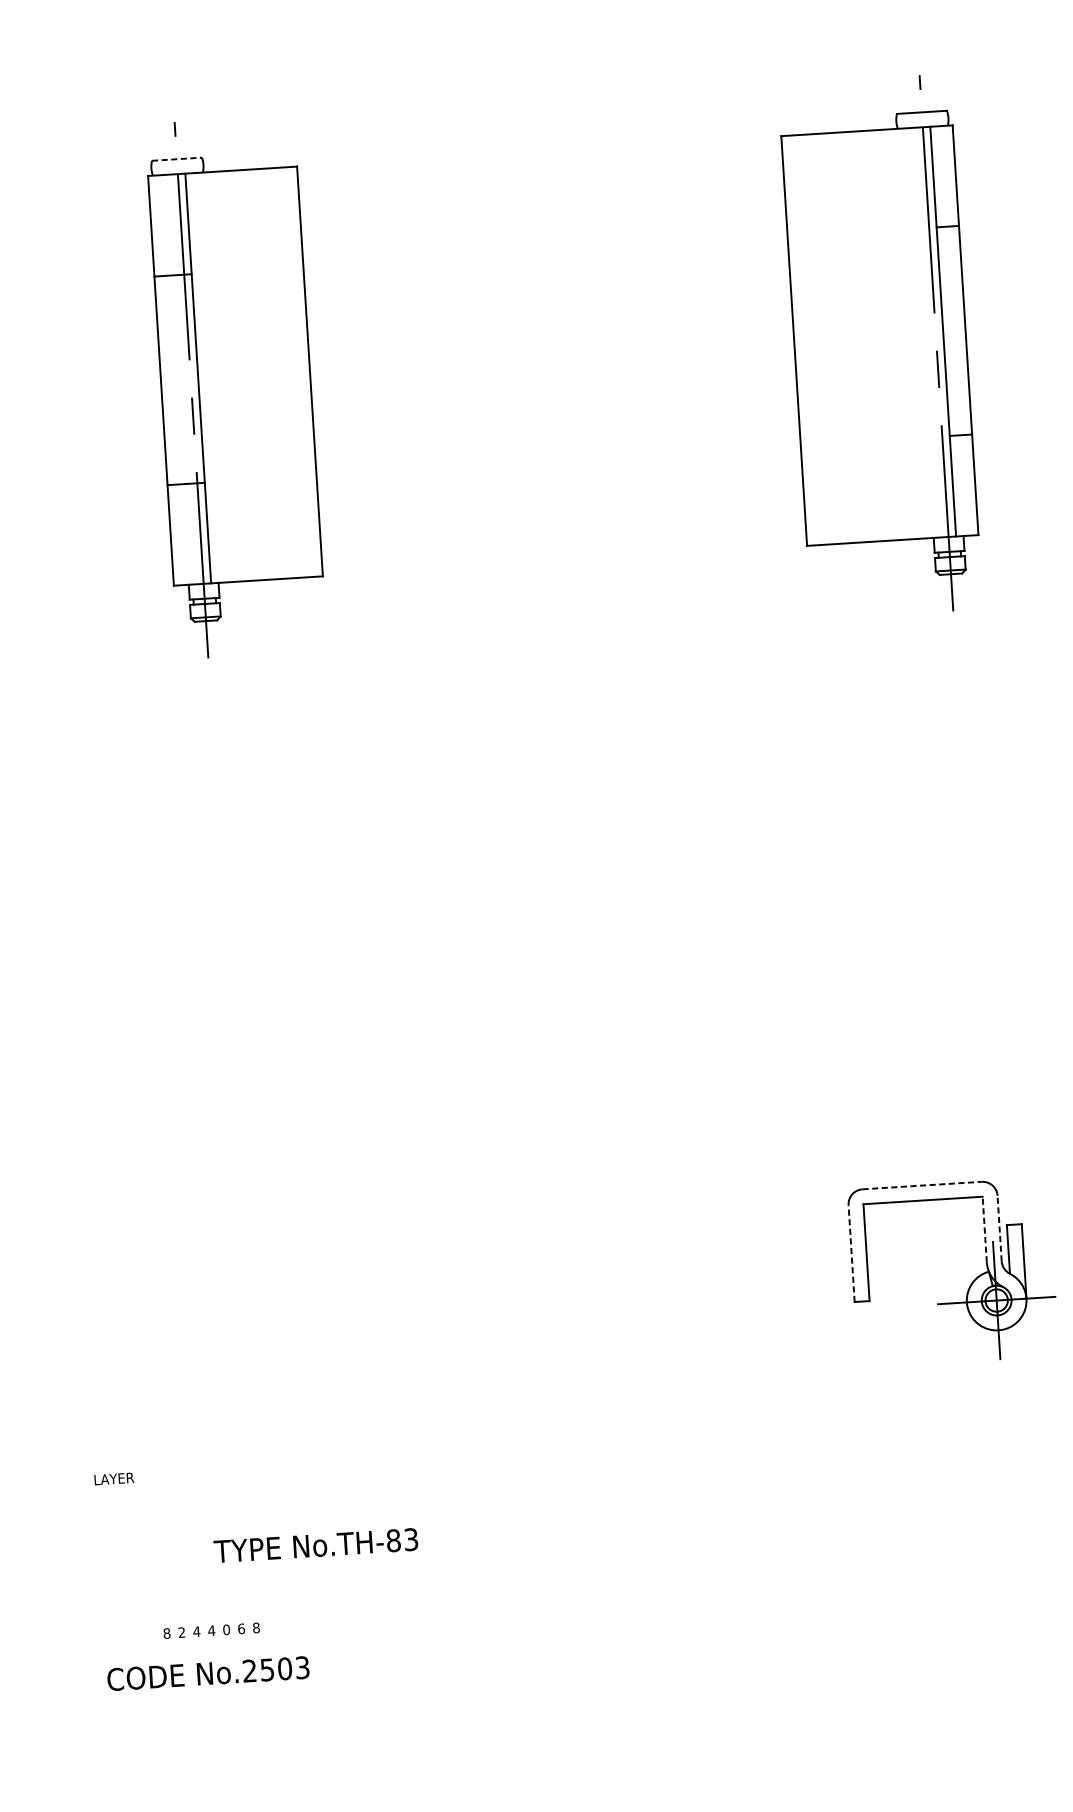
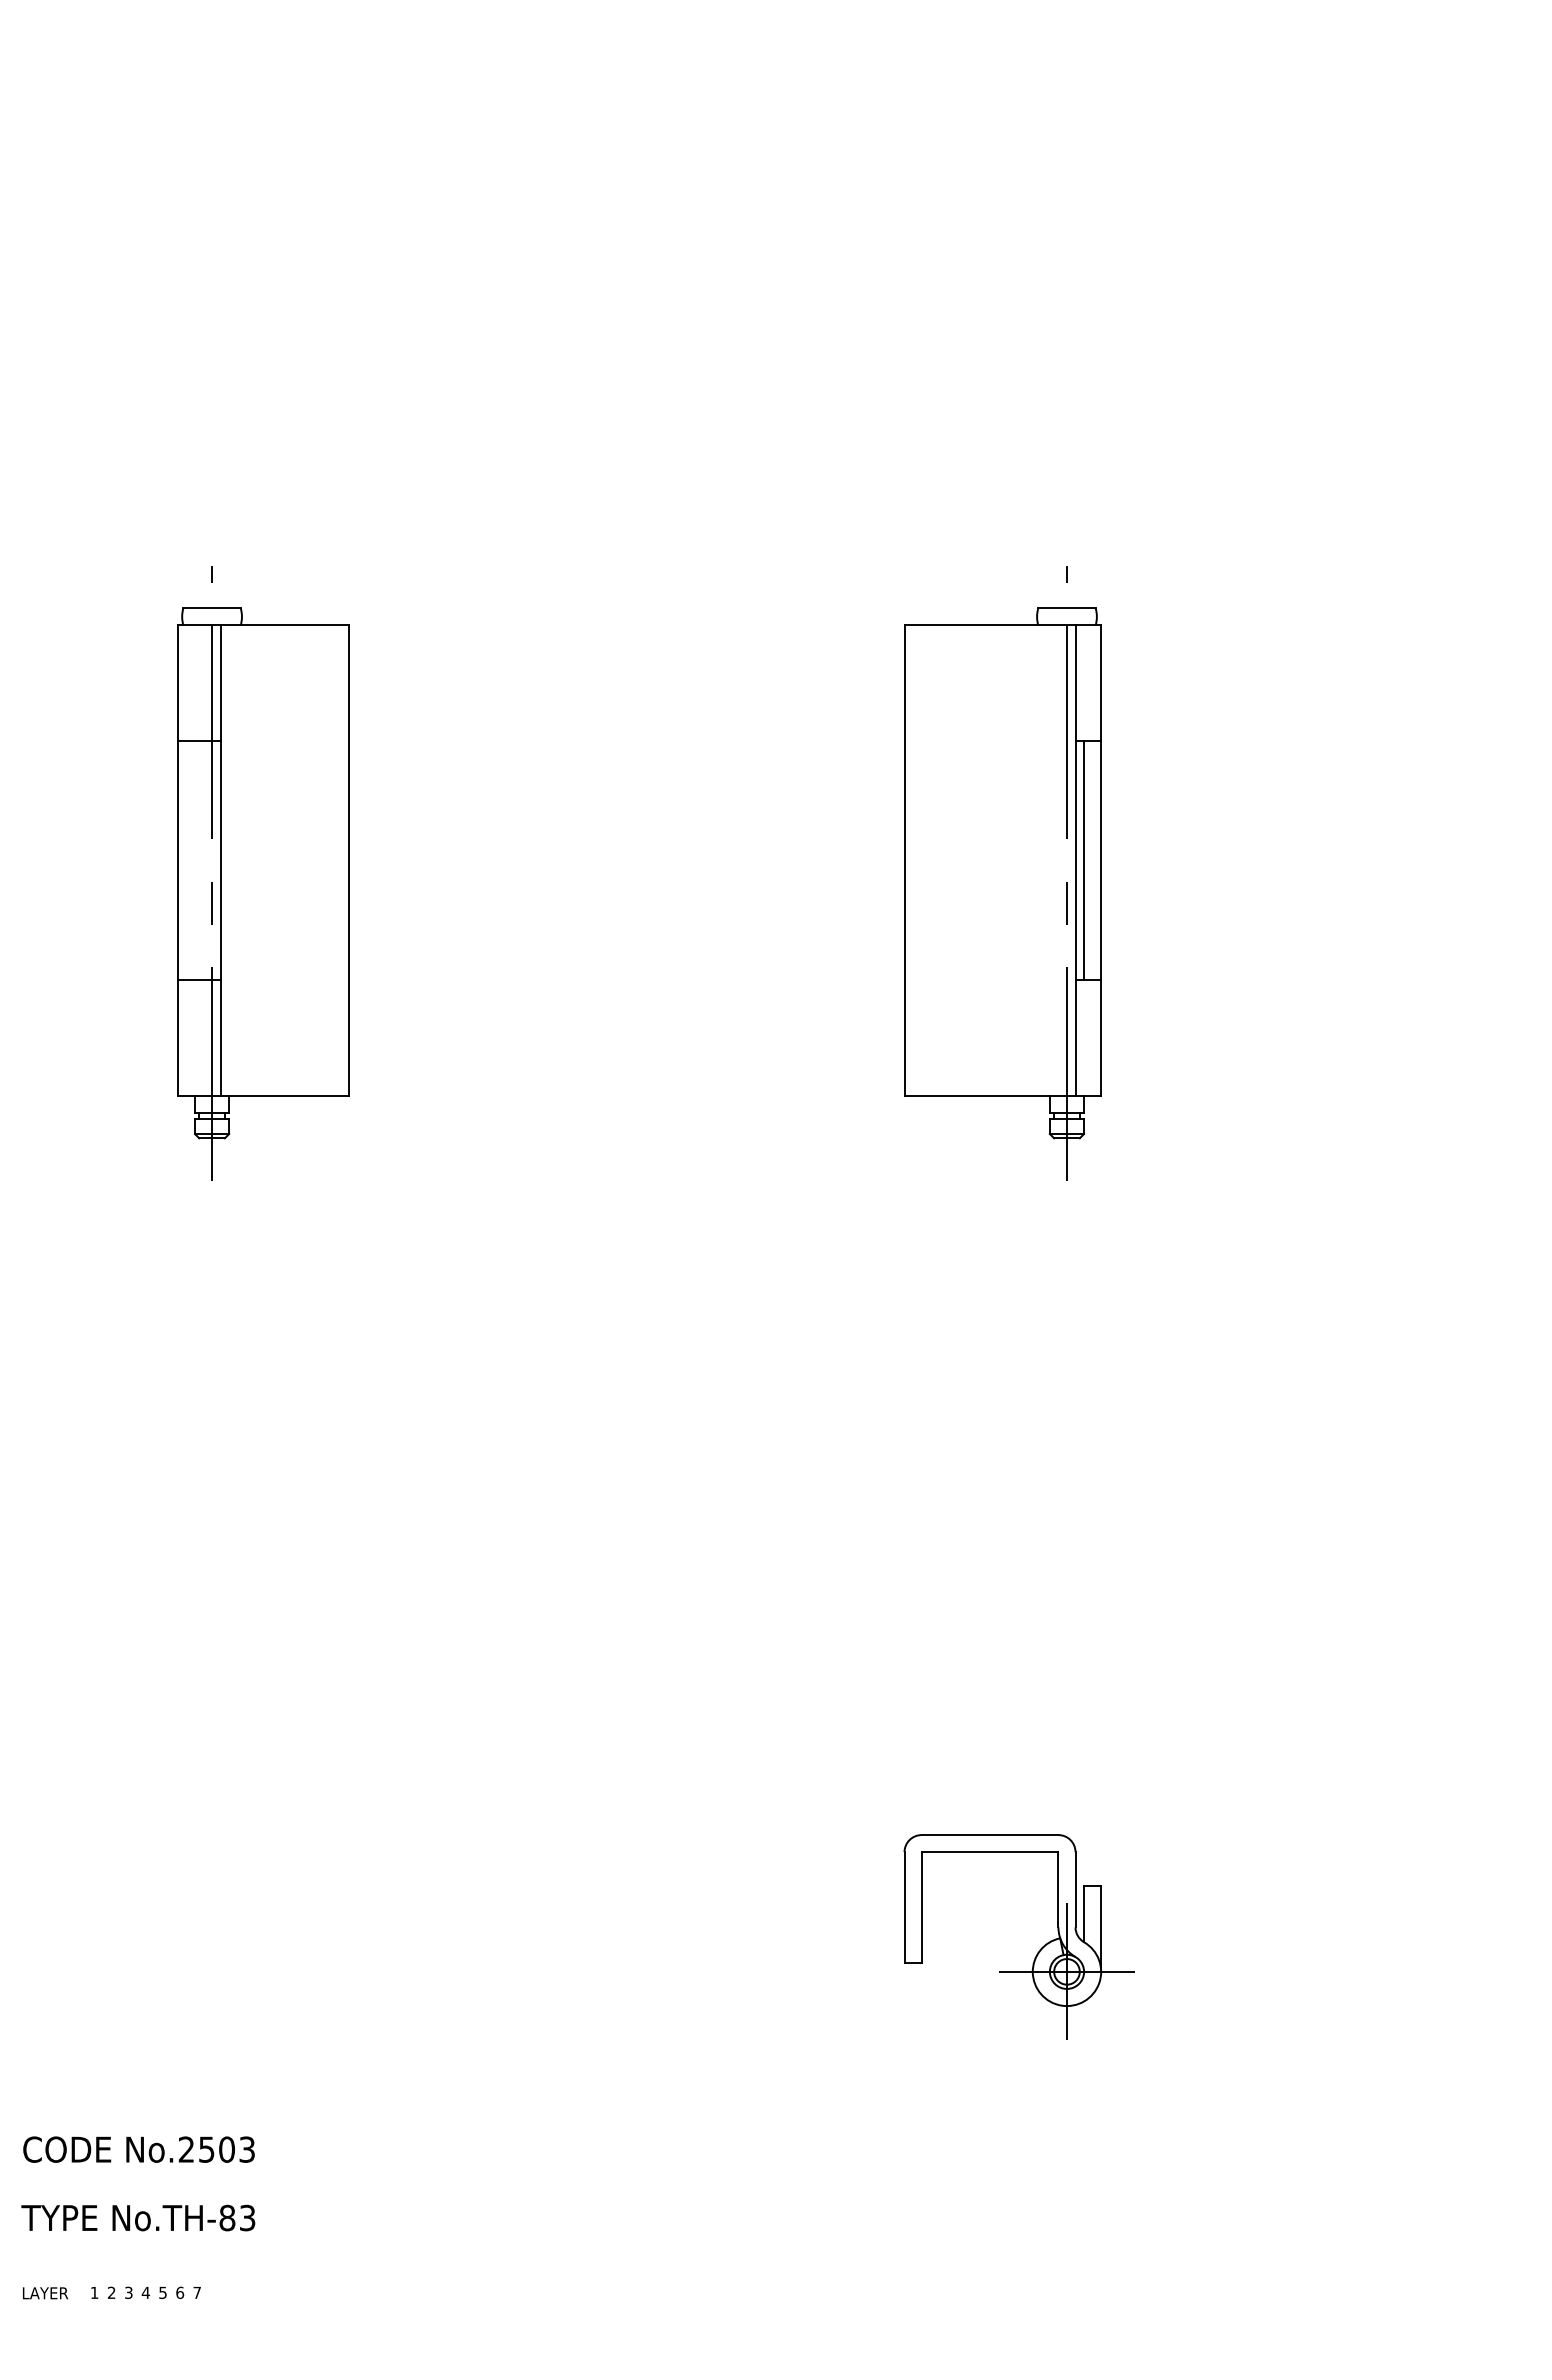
line: (177, 159) -> (212, 608), dashed -> solid
line: (951, 331) -> (1084, 860), added
line: (922, 1185) -> (990, 1835), dashed -> solid
line: (999, 1228) -> (1075, 1889), dashed -> solid
line: (984, 1229) -> (1058, 1889), dashed -> solid
line: (851, 1253) -> (904, 1907), dashed -> solid
text: (114, 1479) -> (45, 2293), moved
text: (316, 1545) -> (138, 2217), moved
text: (256, 1627) -> (197, 2292), 8 -> 7
text: (226, 1629) -> (162, 2292), 0 -> 5
text: (196, 1631) -> (128, 2292), 4 -> 3
text: (166, 1633) -> (94, 2292), 8 -> 1
text: (207, 1673) -> (138, 2149), moved

